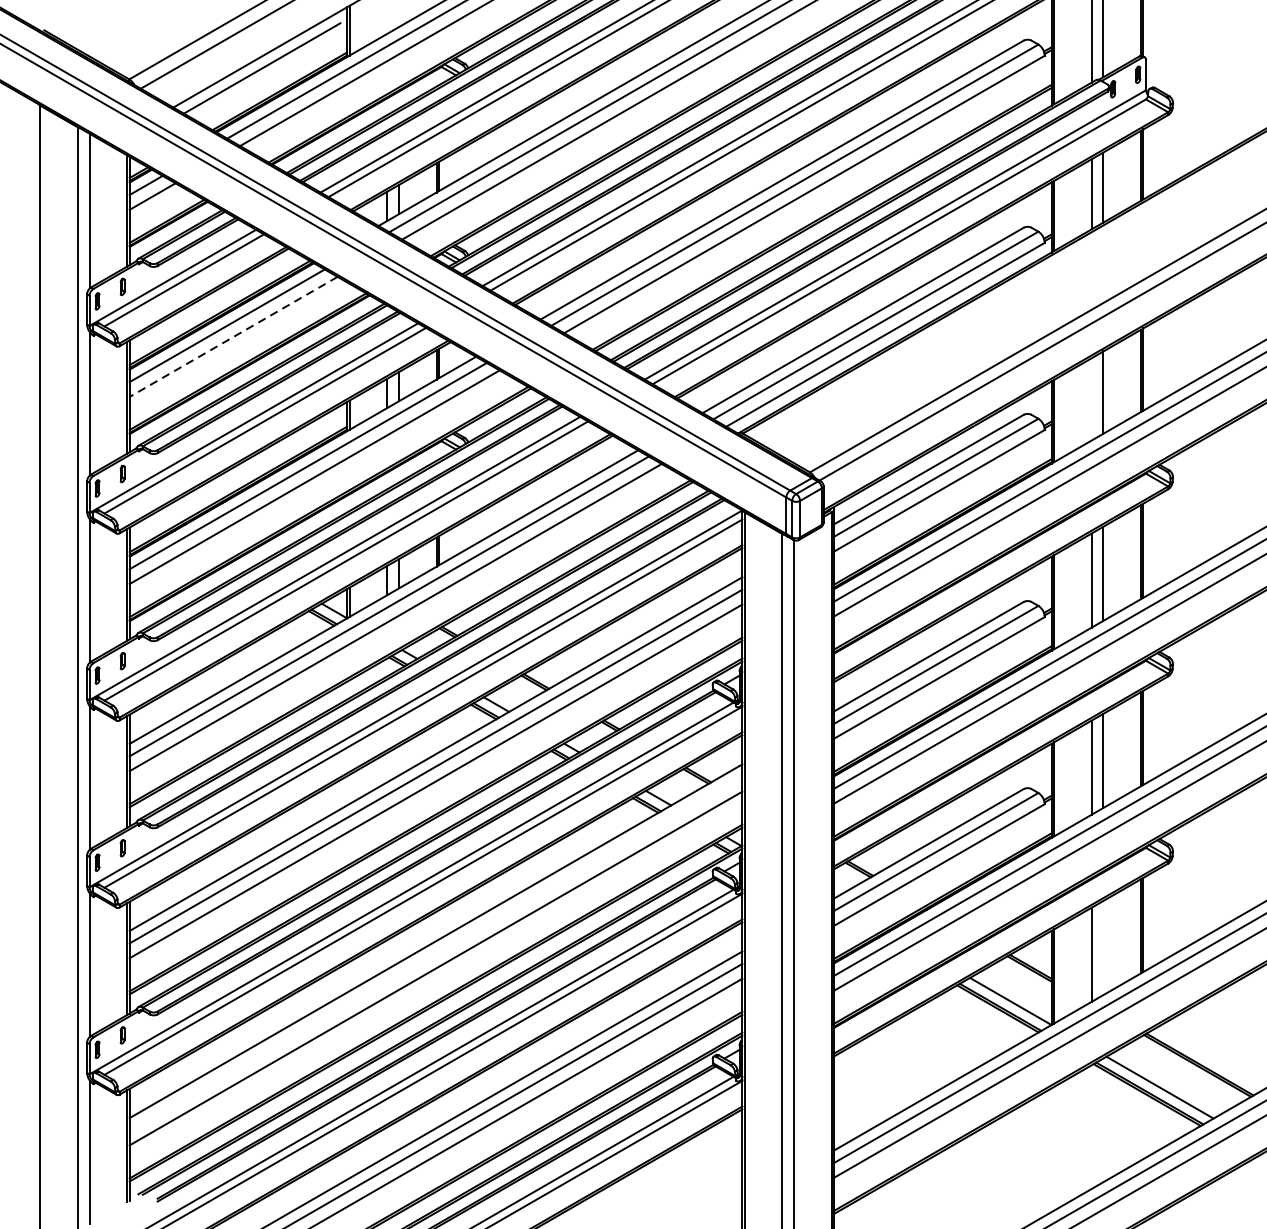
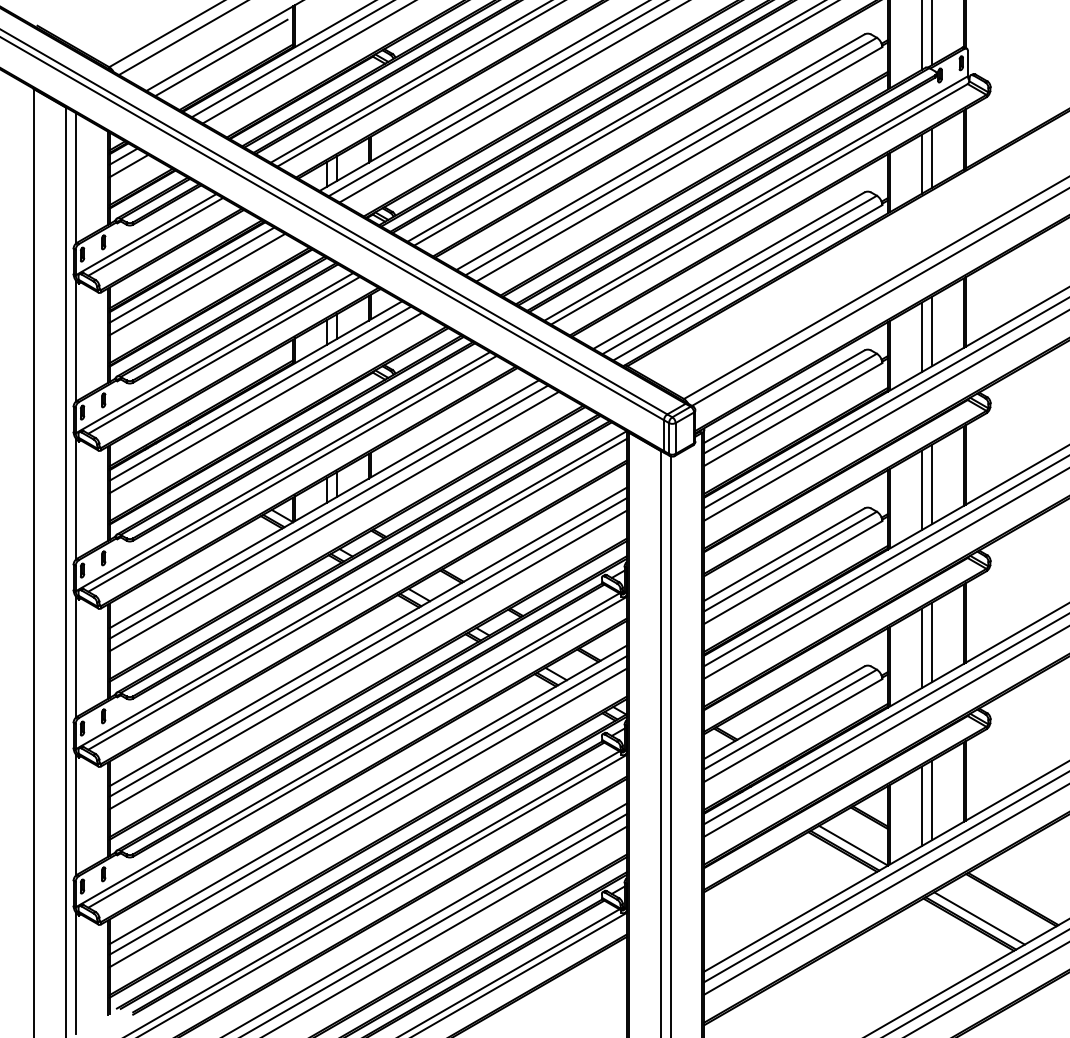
line: (232, 336) -> (196, 284), dashed -> solid
line: (1091, 399) -> (921, 337), added
line: (1103, 947) -> (931, 800), added
line: (435, 953) -> (367, 805), added

